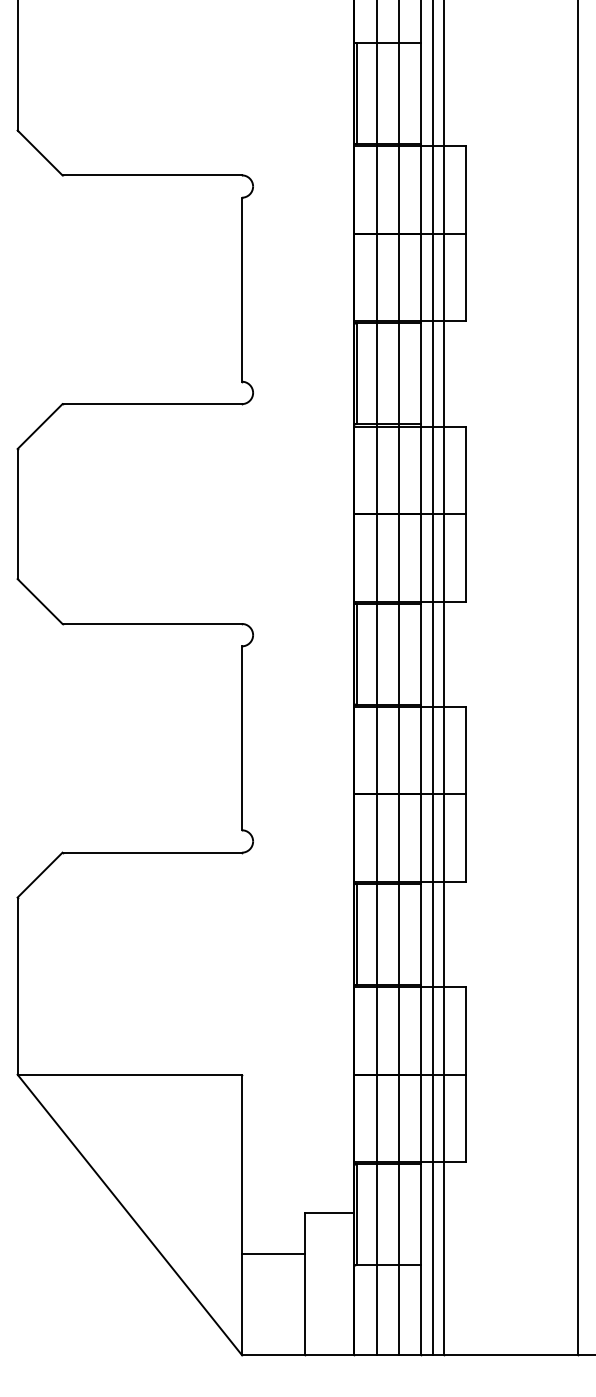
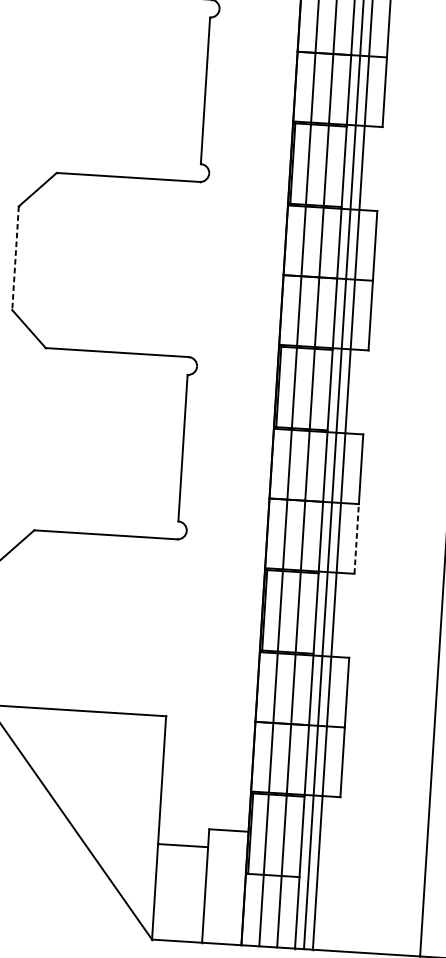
line: (17, 514) -> (15, 258), solid -> dashed
line: (466, 838) -> (356, 539), solid -> dashed
line: (272, 1254) -> (182, 845), moved

